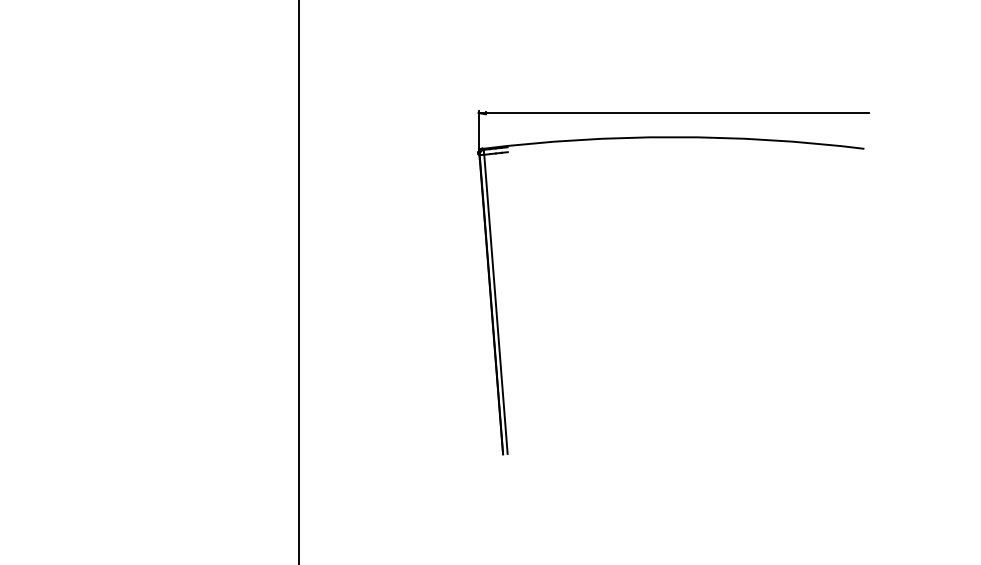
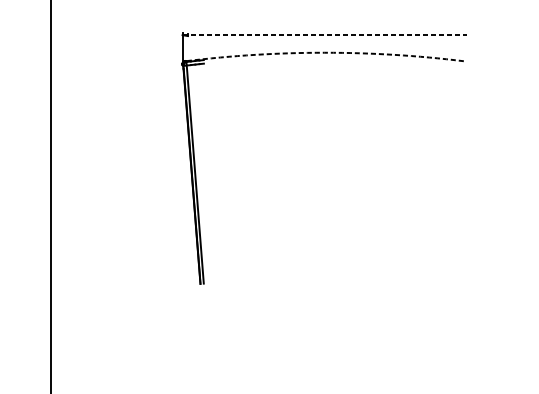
line: (674, 113) -> (325, 35), solid -> dashed
arc: (673, 137) -> (324, 52), solid -> dashed

